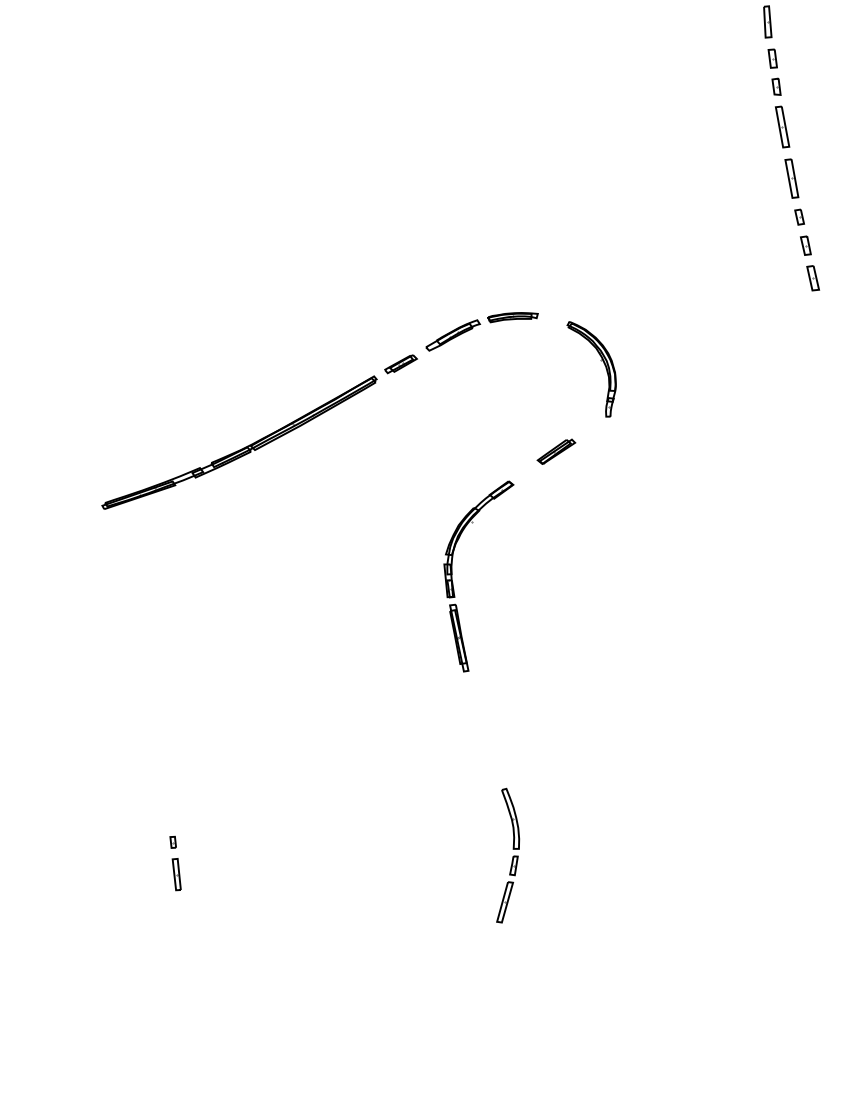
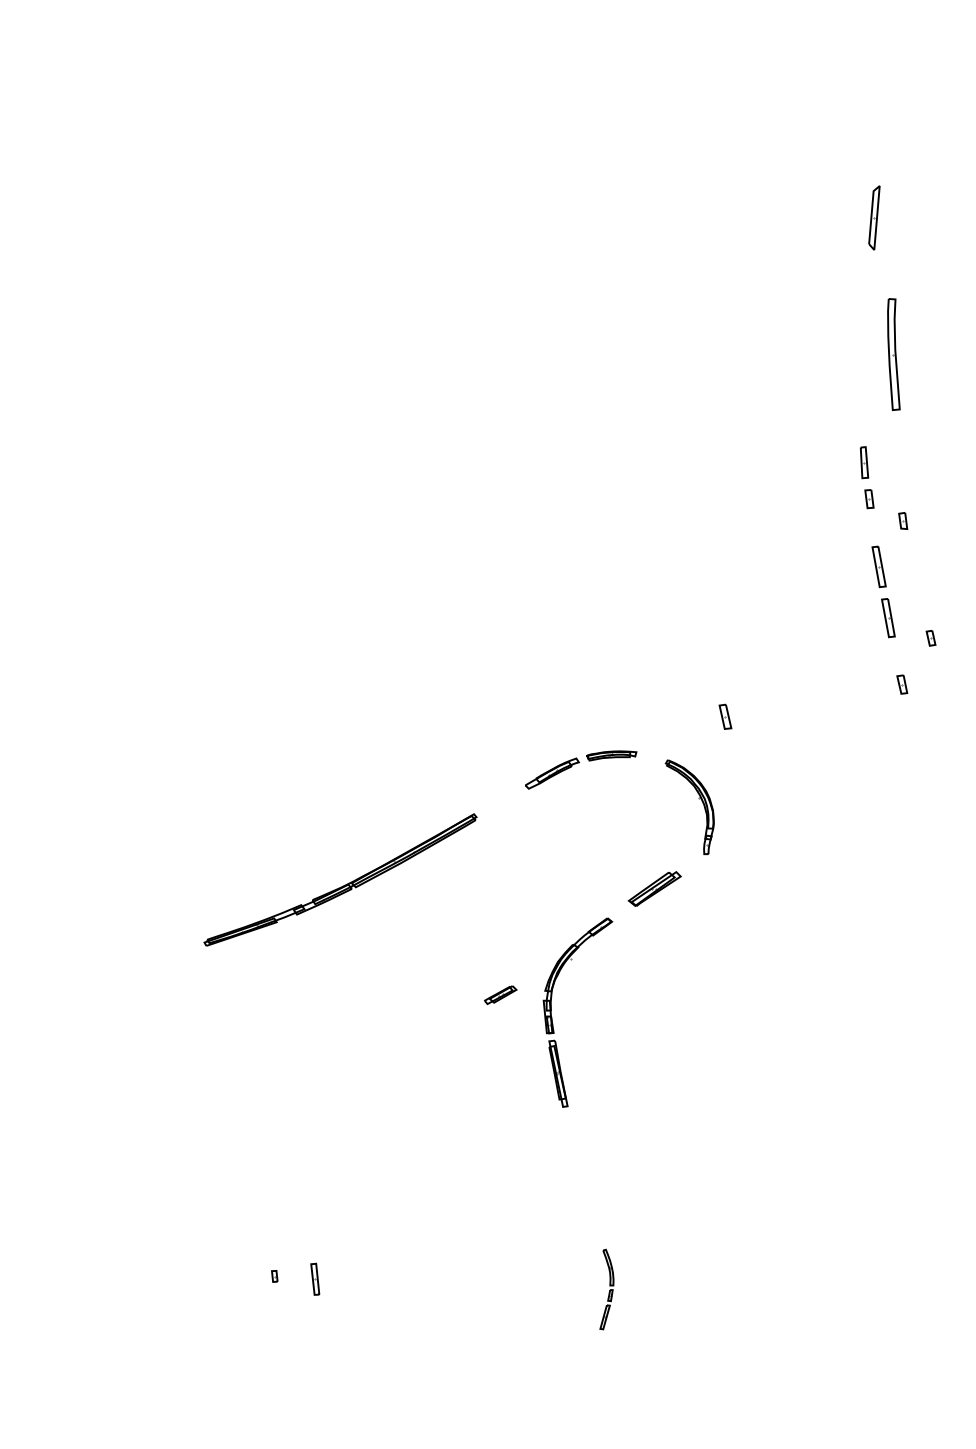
part: (776, 86) -> (903, 520), moved
part: (799, 217) -> (930, 638), moved
part: (813, 277) -> (725, 716), moved
part: (400, 364) -> (500, 995), moved
part: (556, 451) -> (654, 888), size x1.4
part: (507, 855) -> (606, 1289), size x0.6
part: (176, 873) -> (315, 1278), moved

